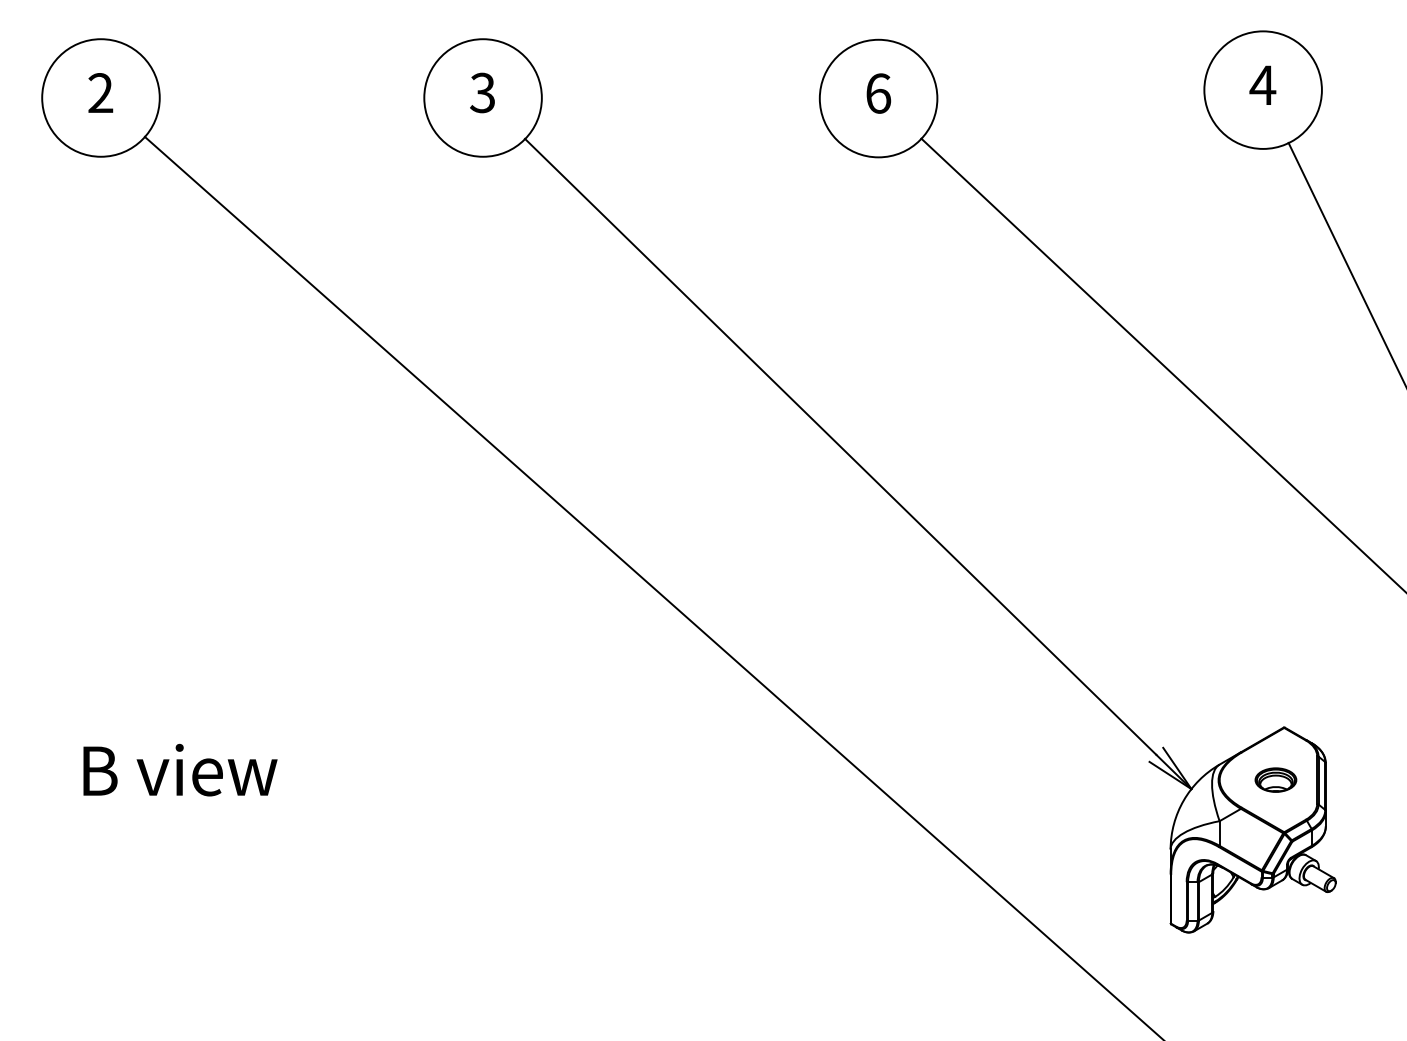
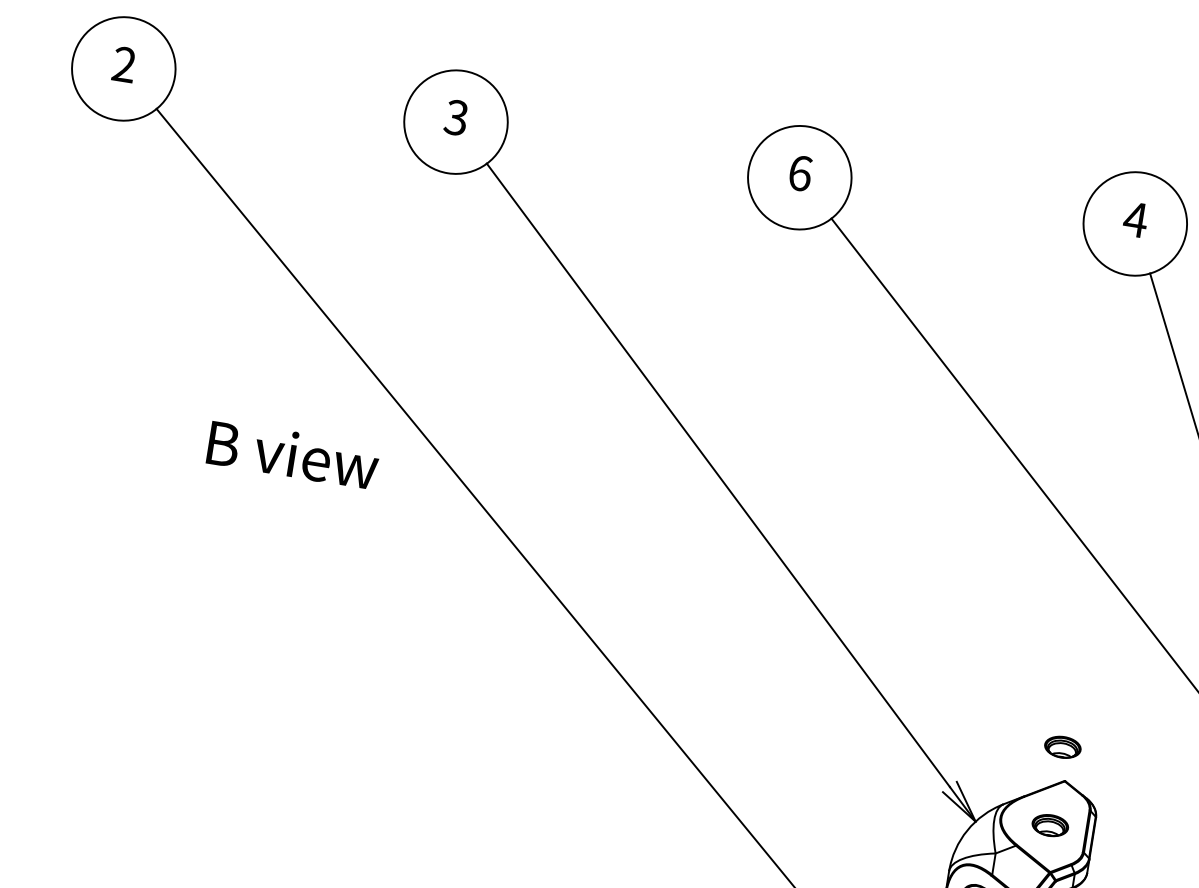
part: (1275, 689) -> (1062, 746), added
text: (180, 769) -> (293, 454), moved

